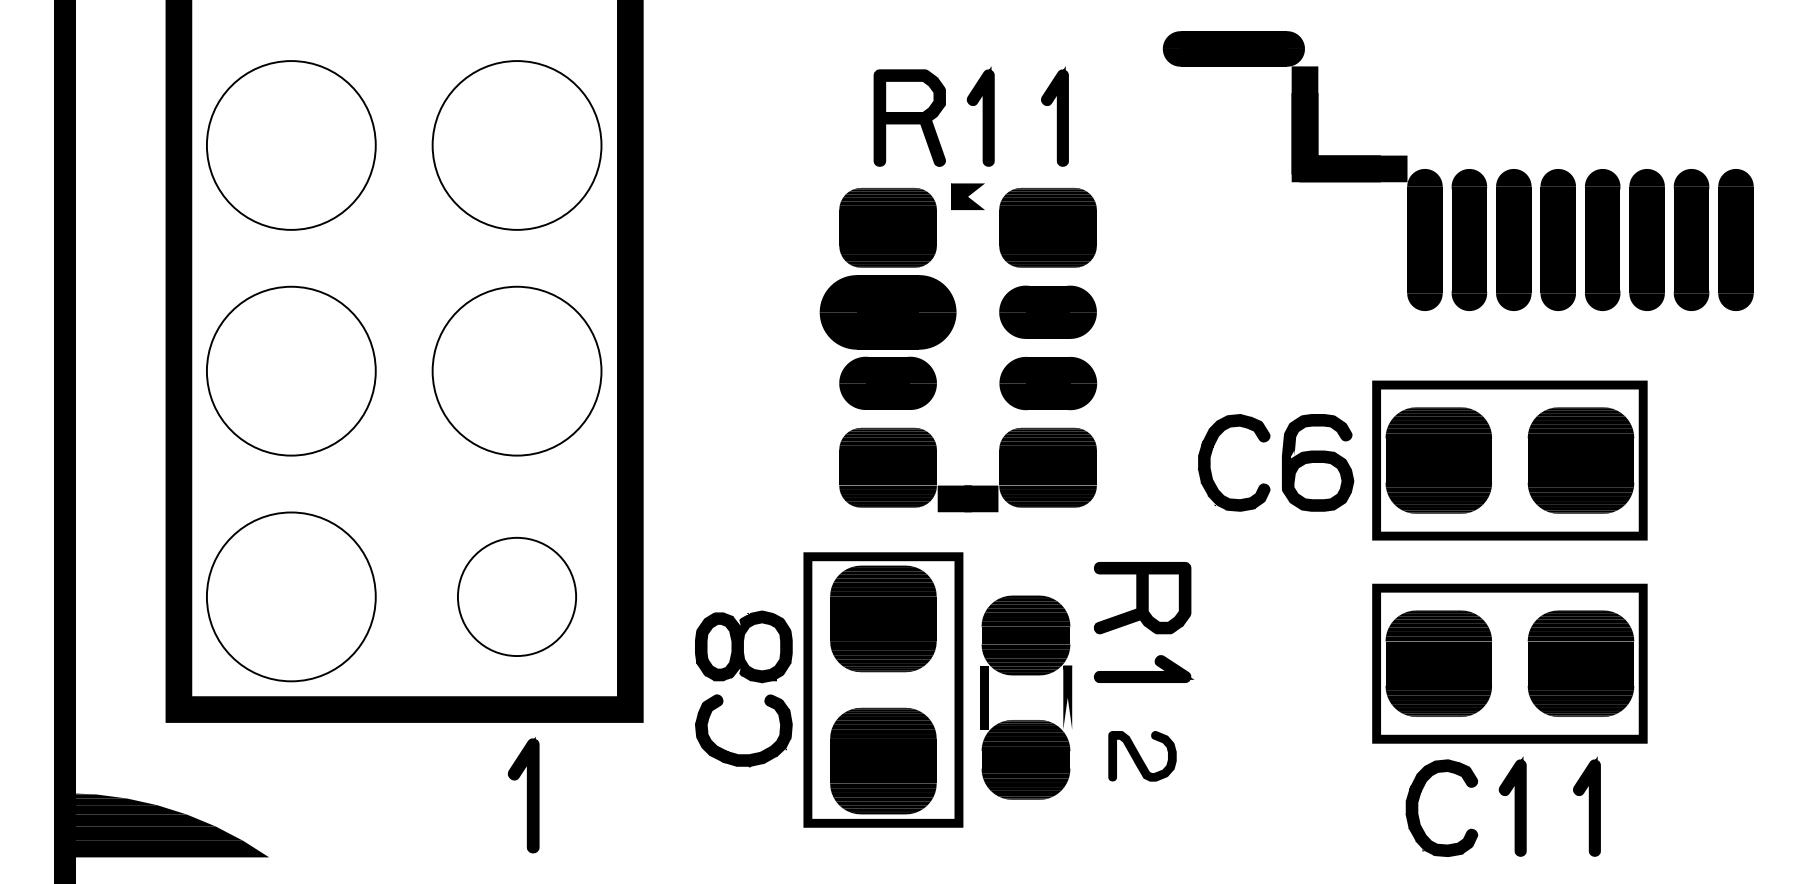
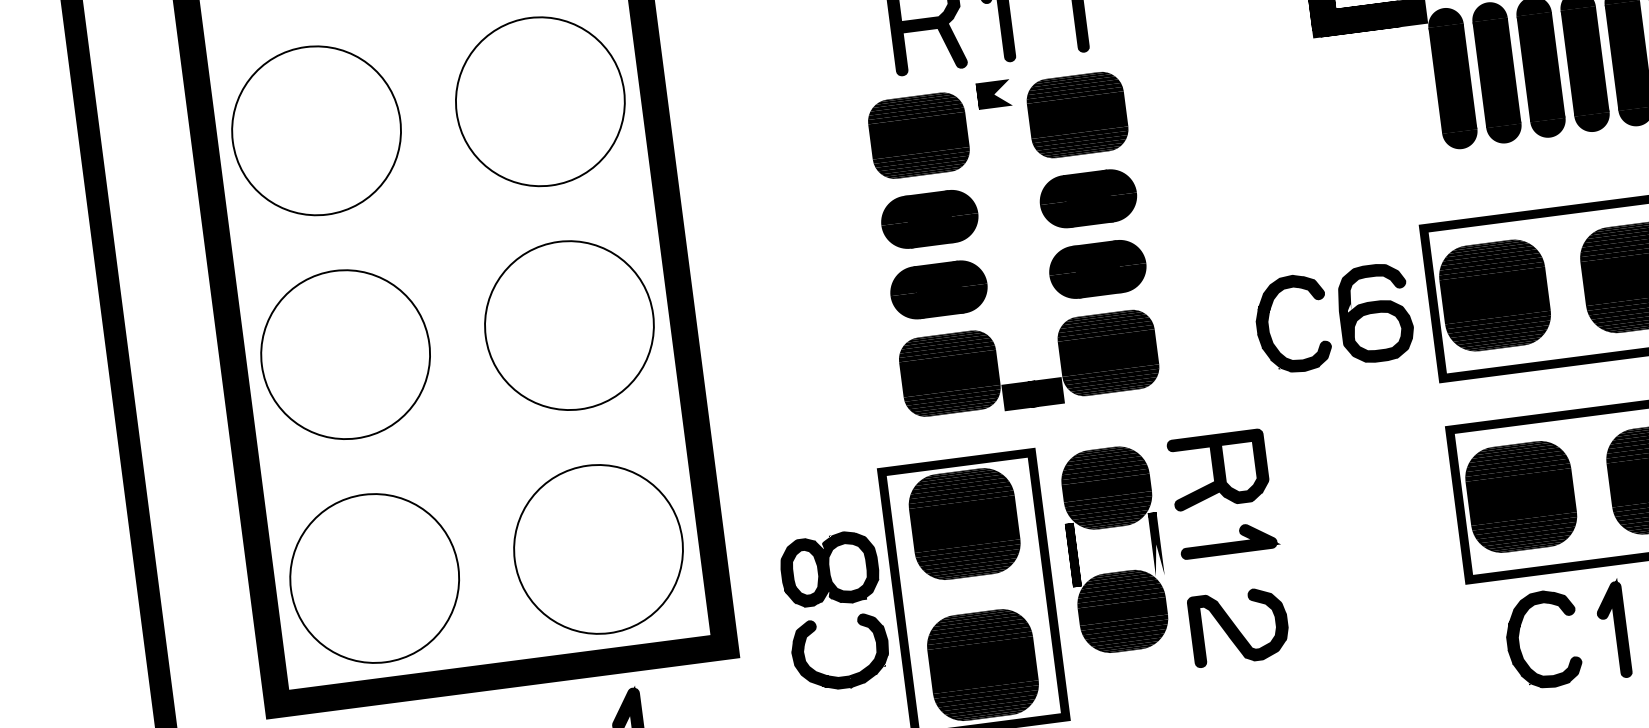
part: (887, 311) -> (929, 218), size x0.71
part: (516, 596) -> (597, 549), size x1.43
part: (1026, 675) -> (1112, 527), moved
part: (1142, 756) -> (1239, 627), size x1.43

